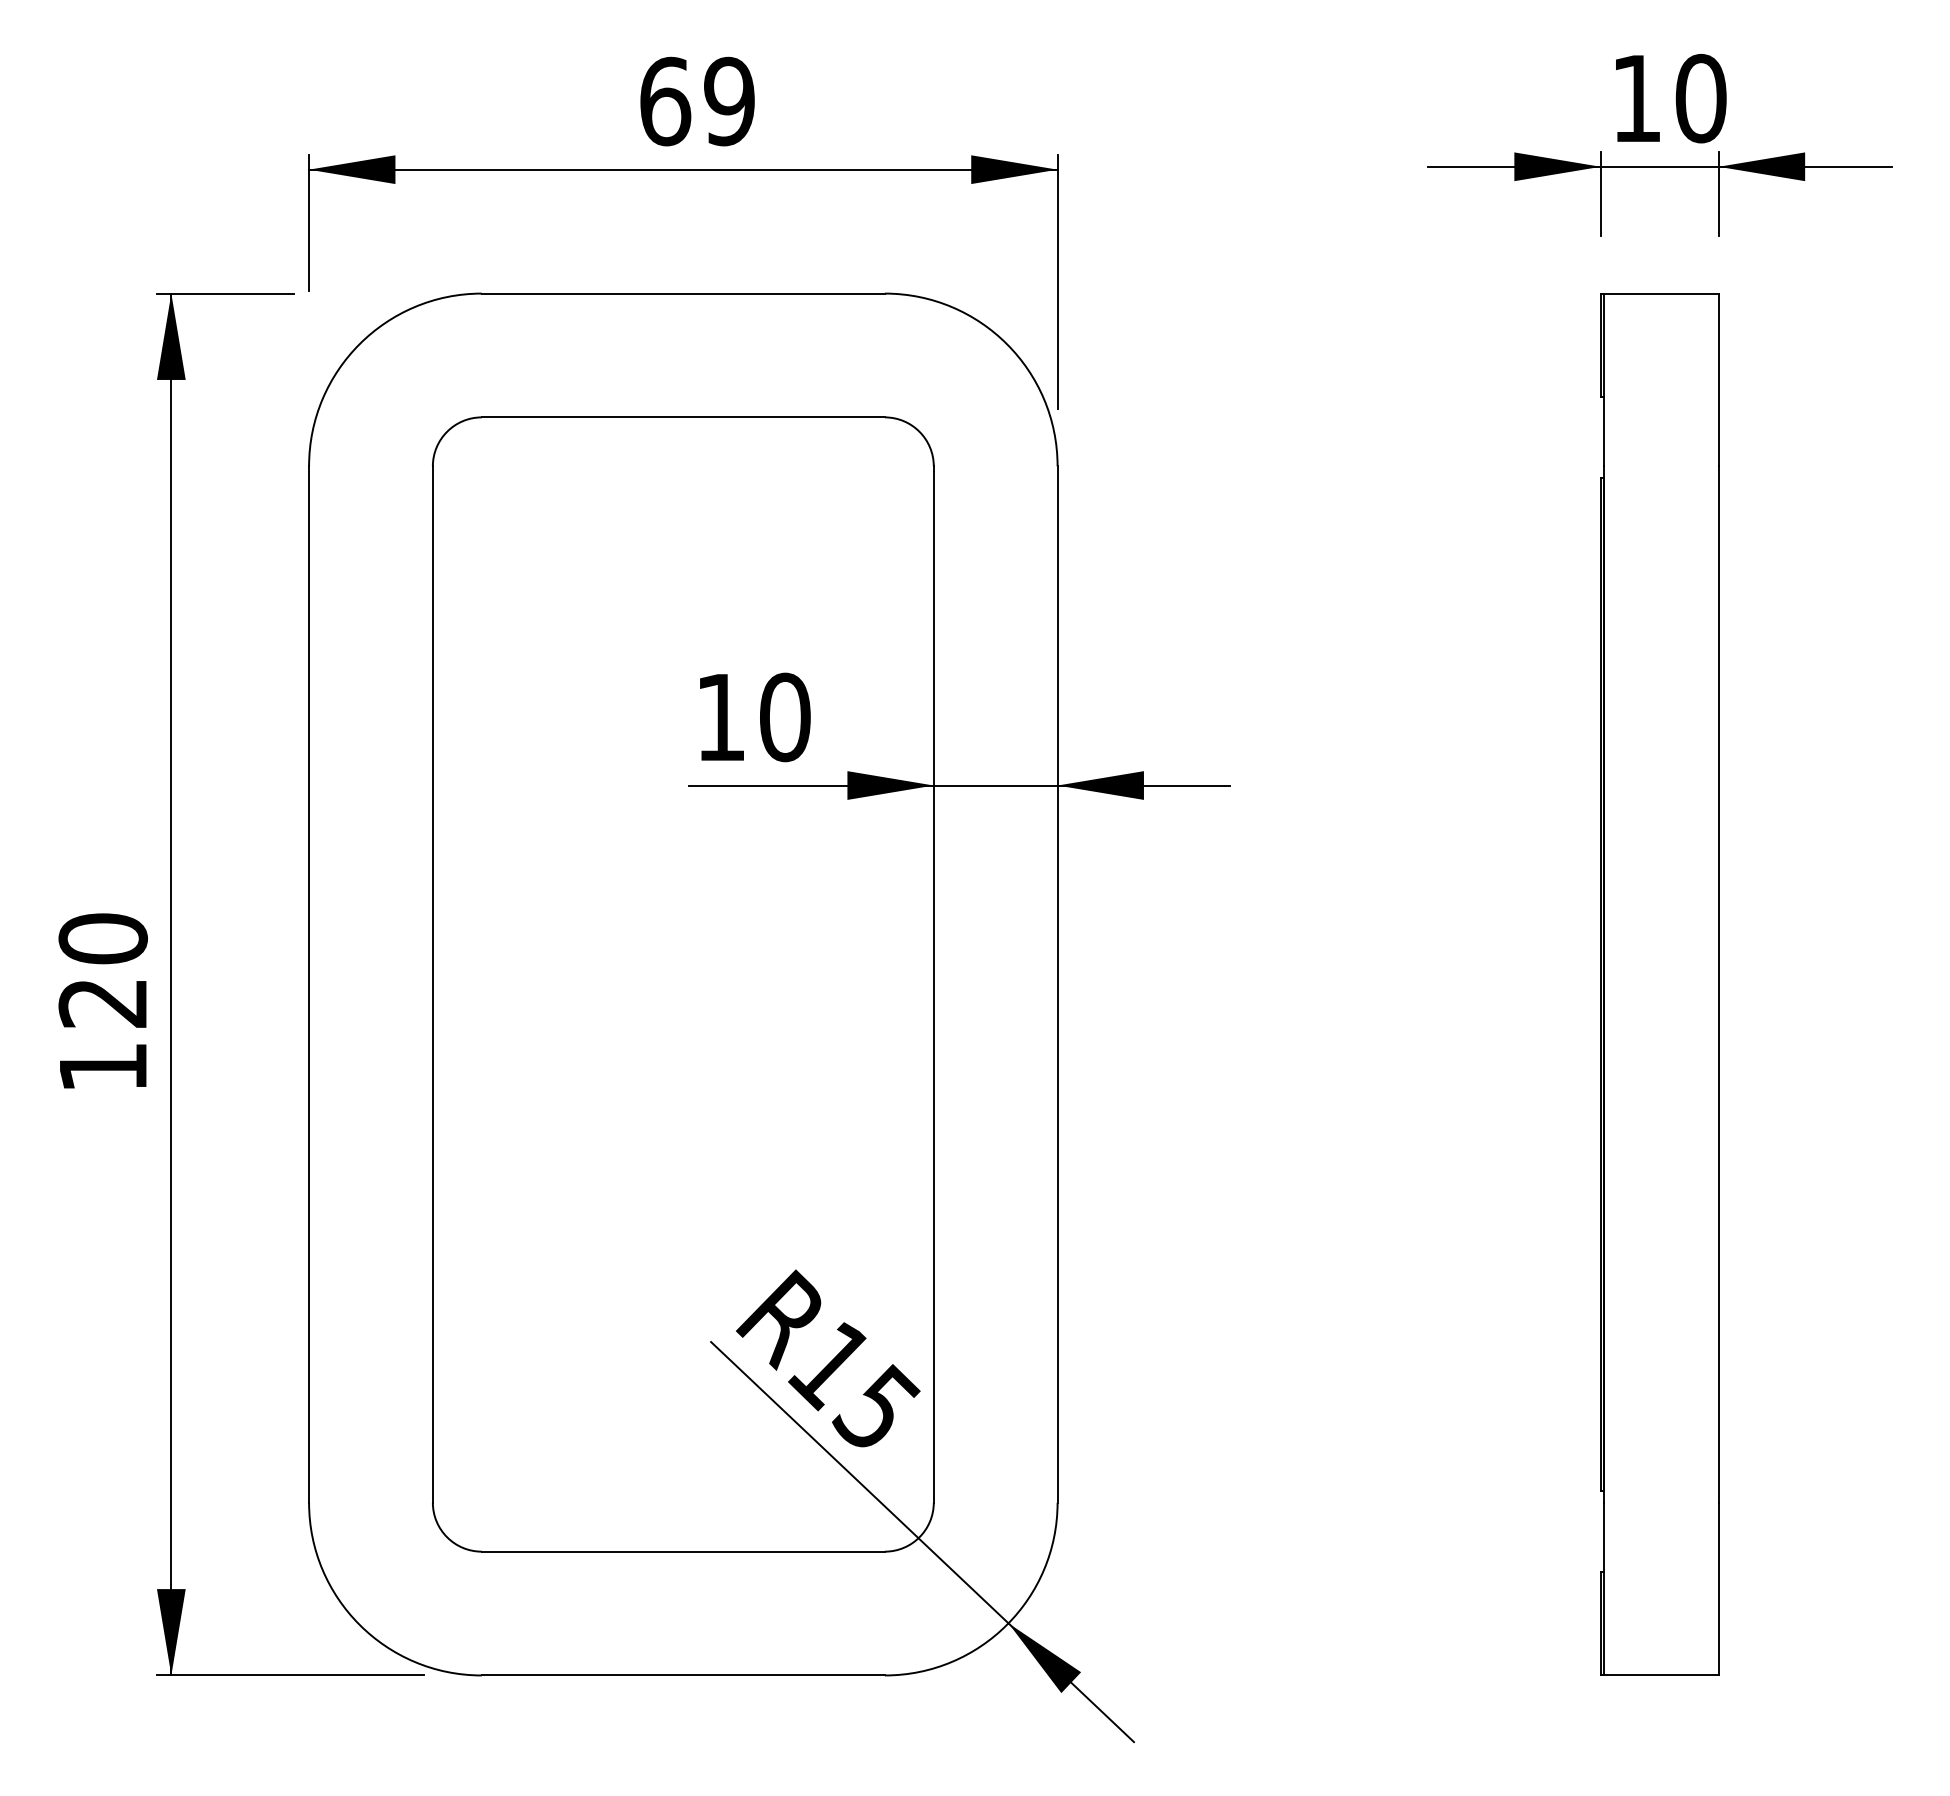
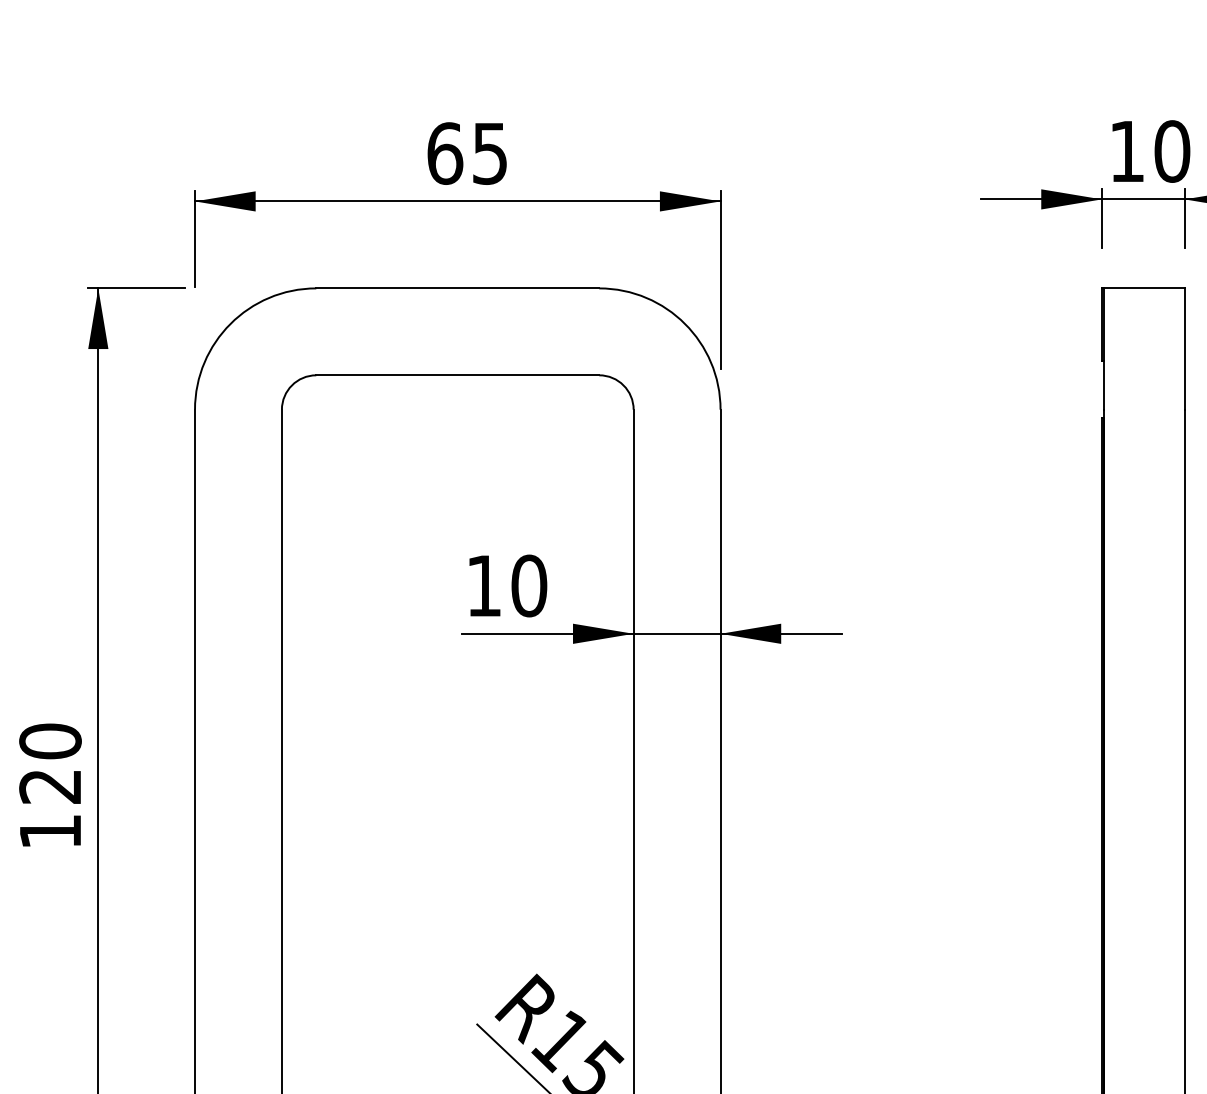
text: (729, 101) -> (490, 153), 69 -> 65

